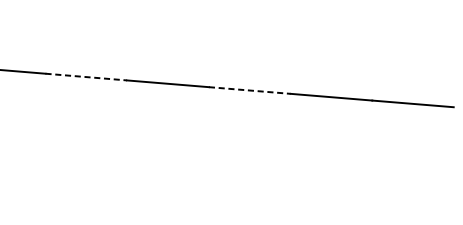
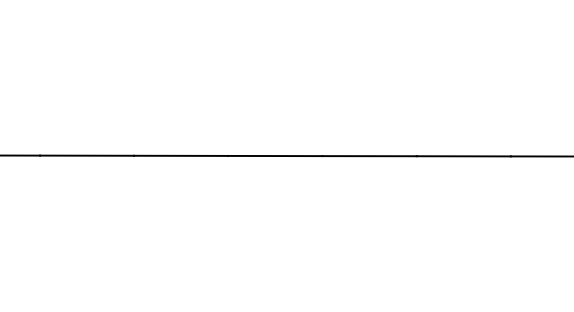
line: (86, 76) -> (181, 155), dashed -> solid
line: (250, 90) -> (370, 156), dashed -> solid

